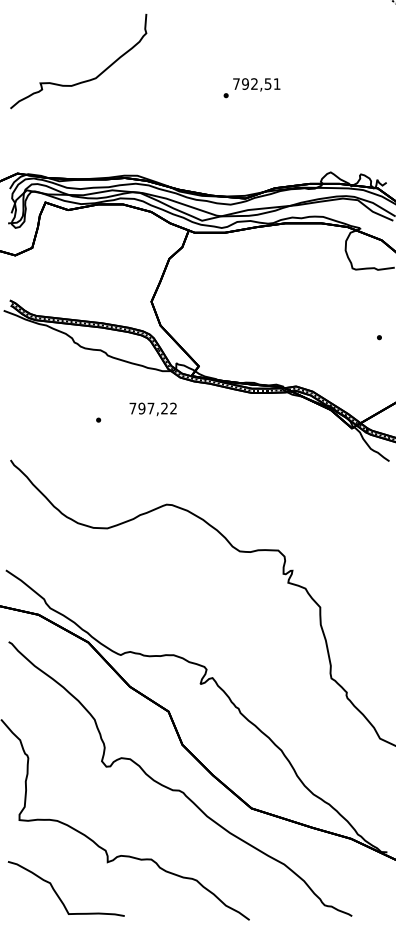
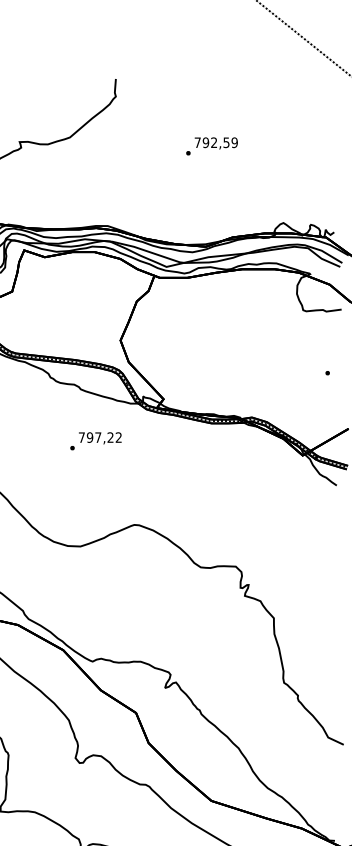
text: (276, 83) -> (234, 142), 792,51 -> 792,59
text: (152, 408) -> (99, 437), moved

